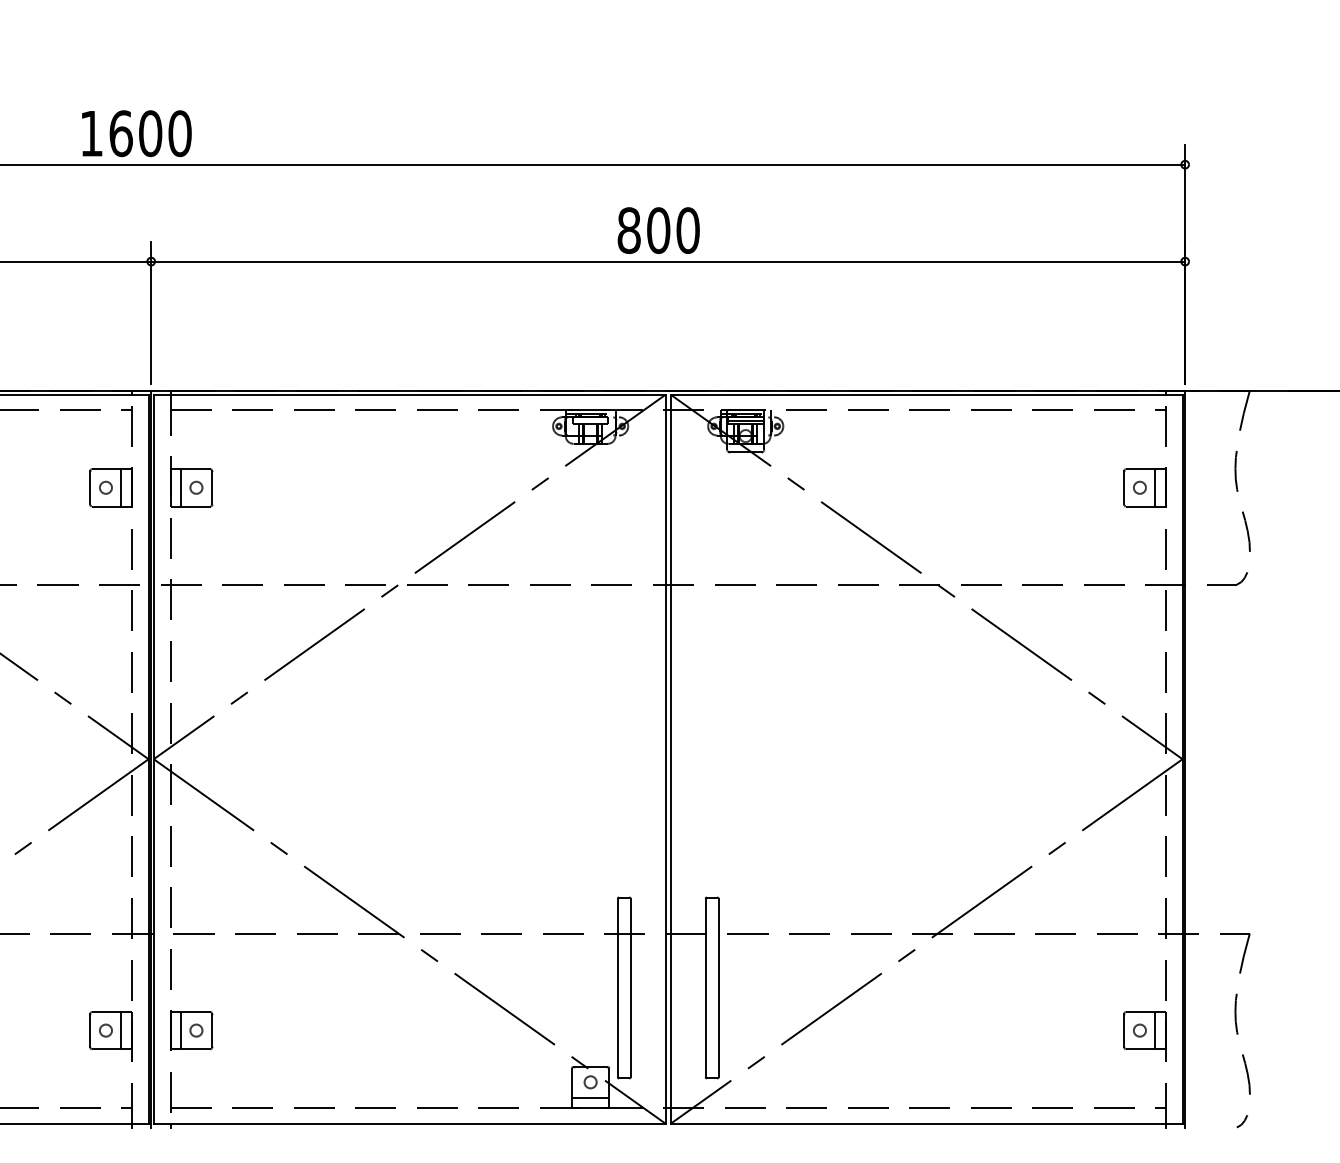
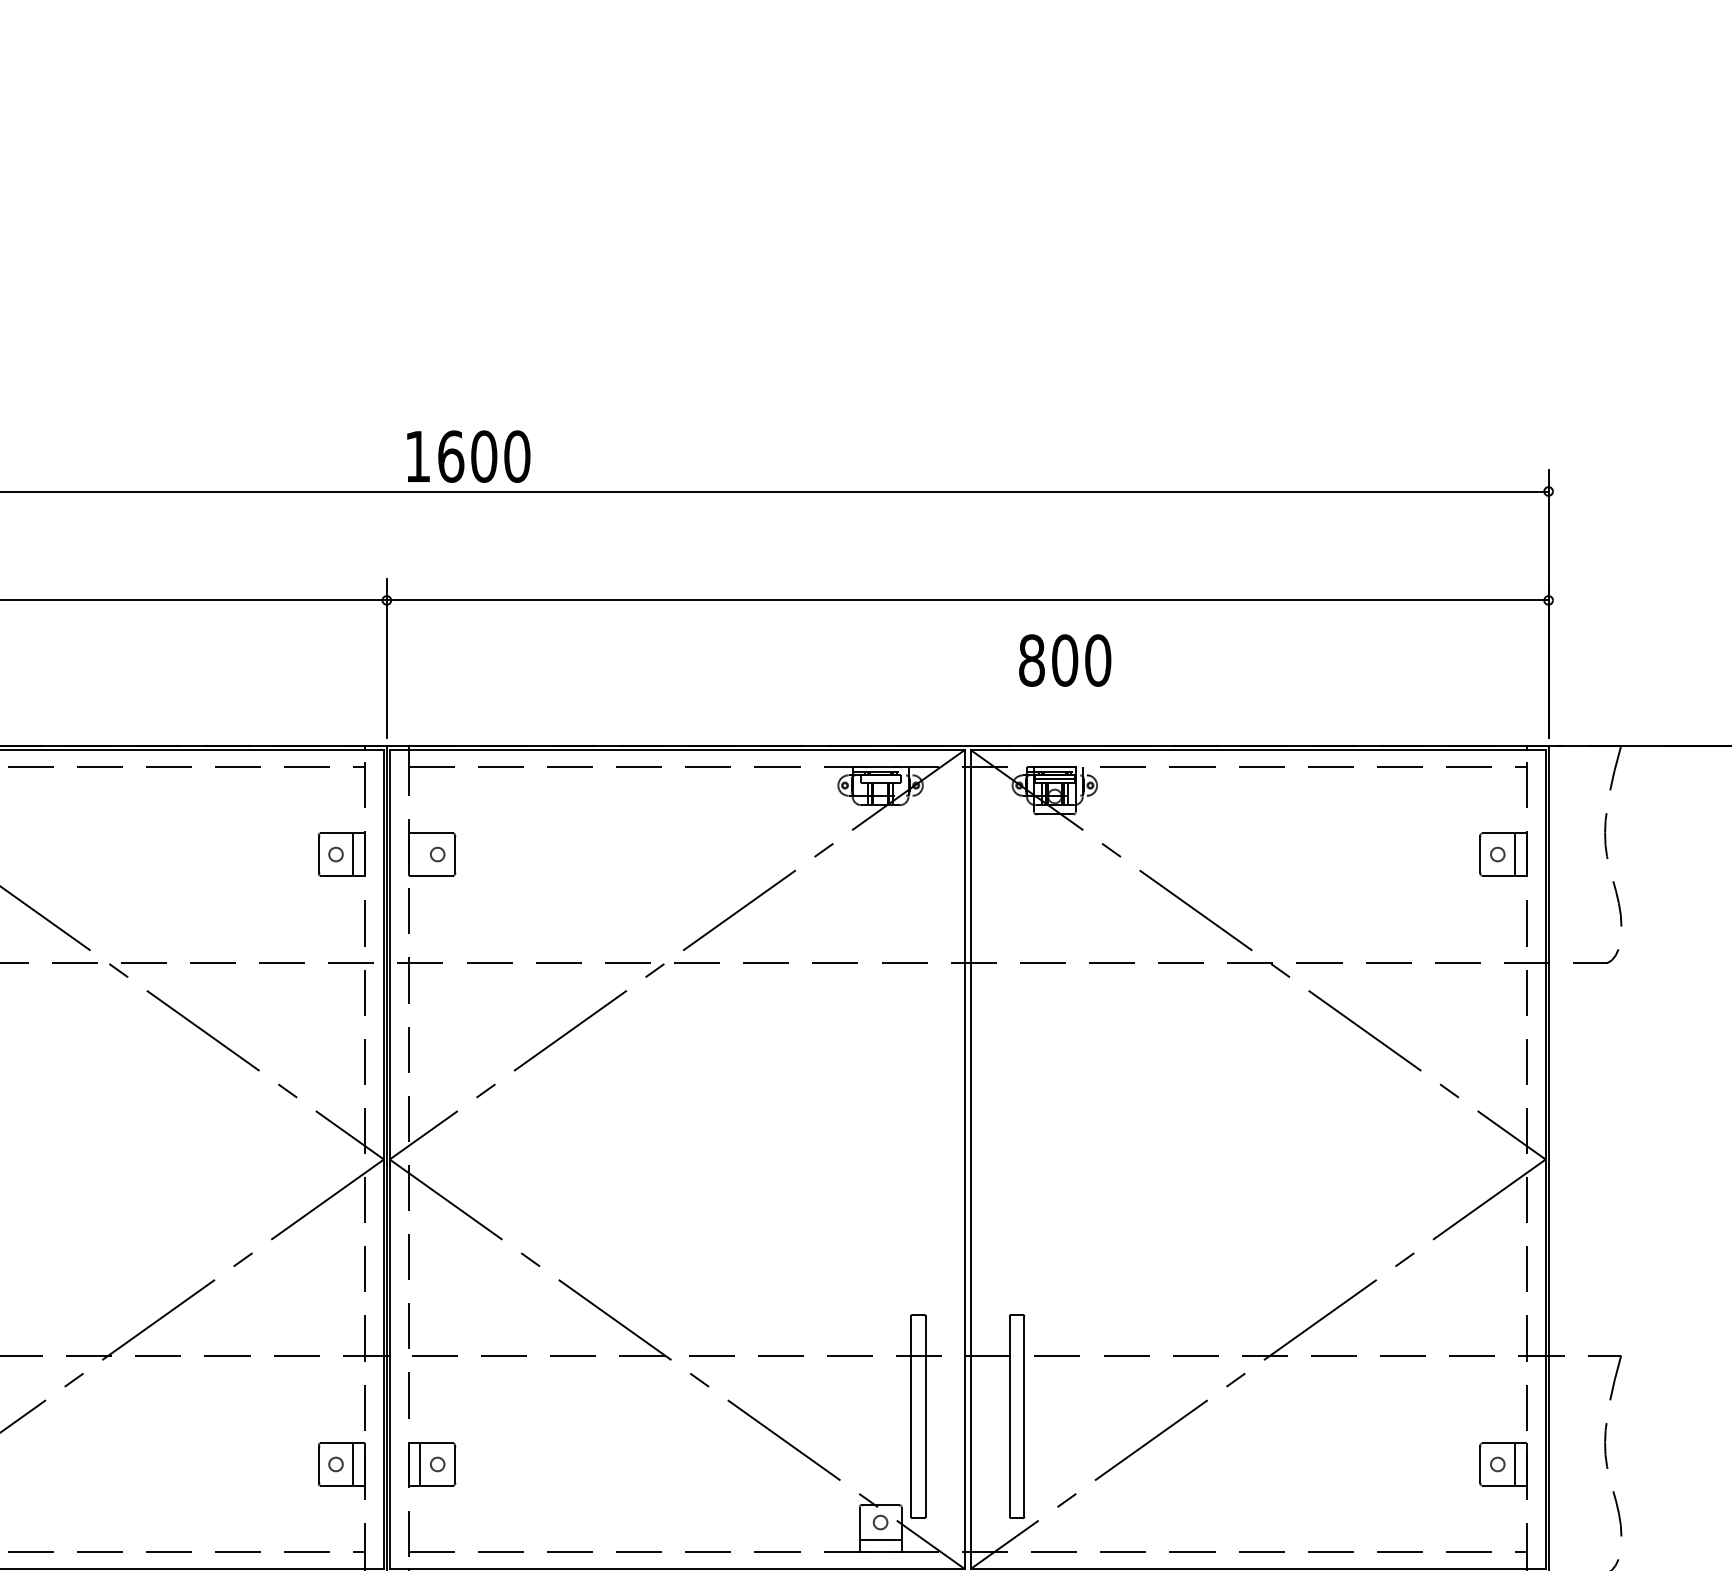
text: (136, 133) -> (468, 456), moved
text: (659, 230) -> (1065, 660), moved
line: (181, 487) -> (420, 854), removed

